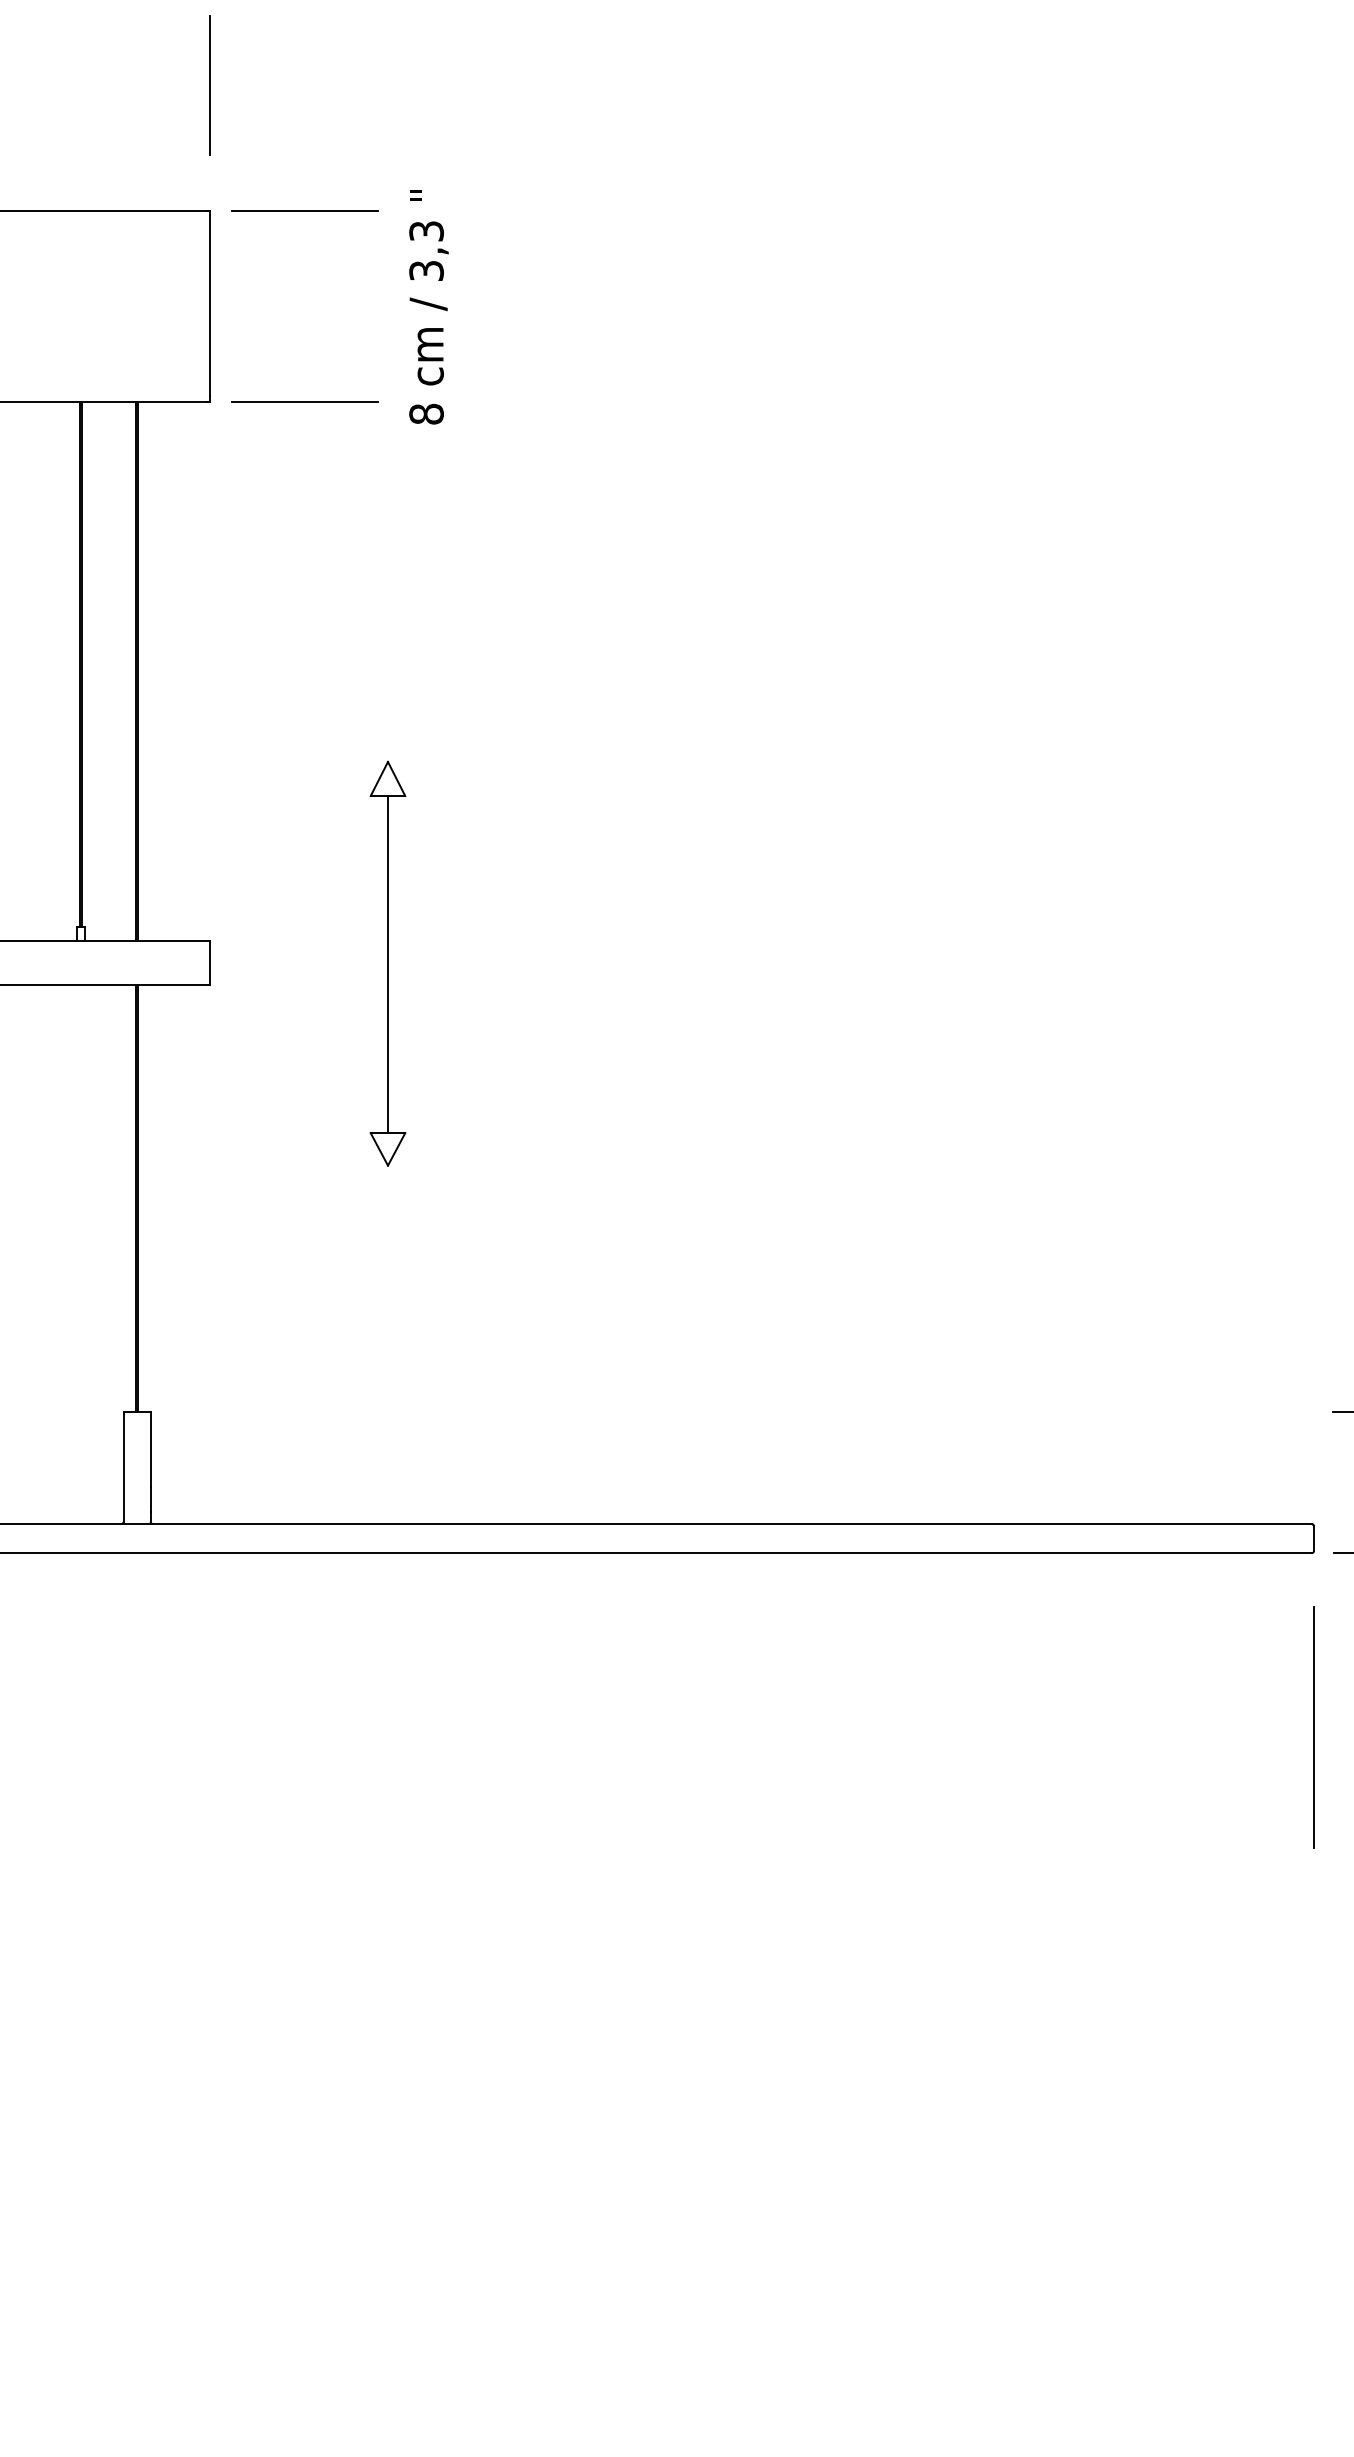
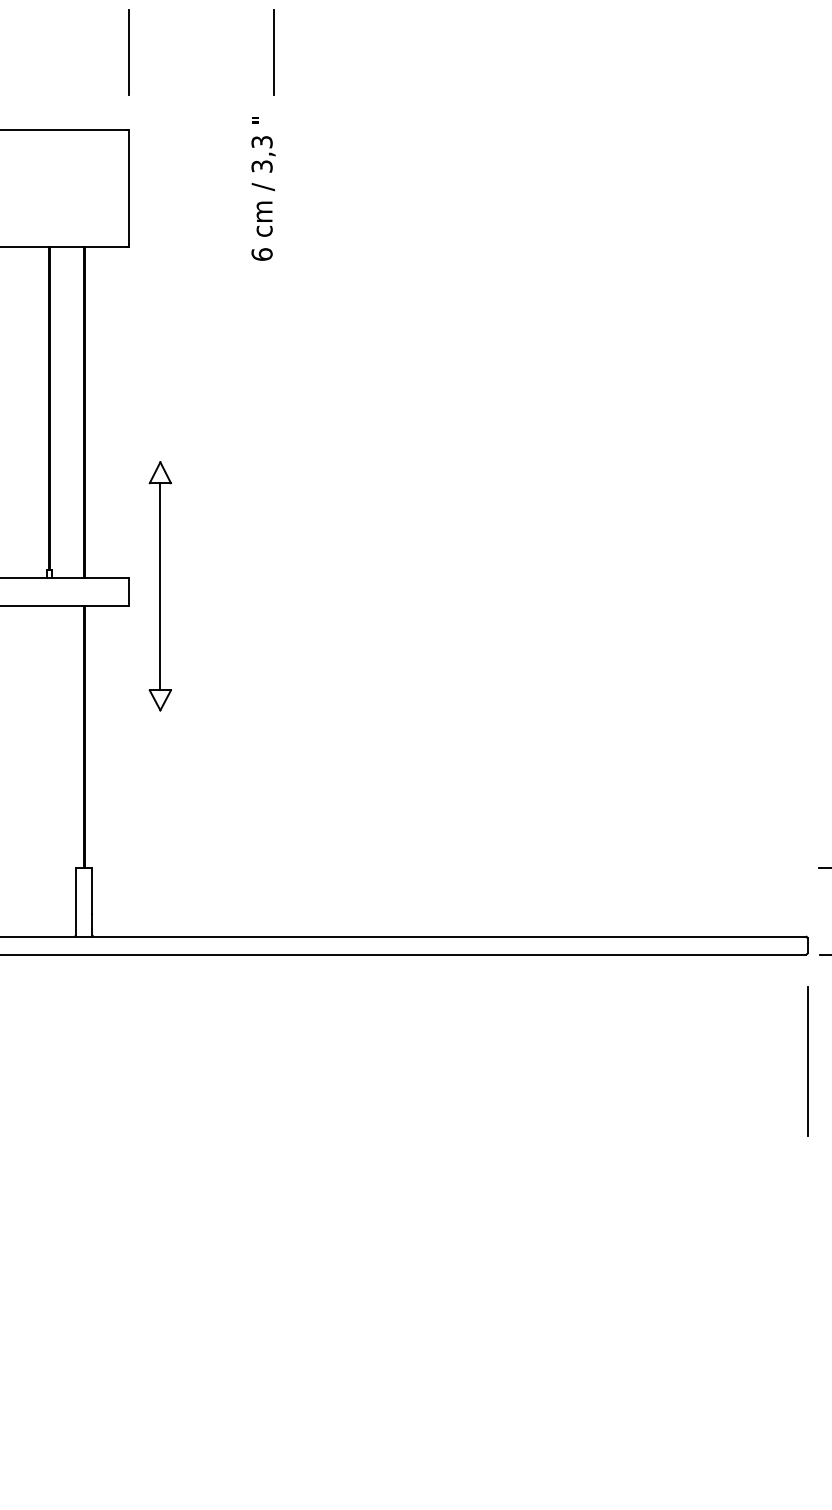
line: (445, 85) -> (273, 52), added
line: (305, 210) -> (187, 129), removed
line: (305, 402) -> (187, 247), removed
text: (425, 414) -> (261, 254), 8 -> 6
part: (386, 964) -> (159, 586), moved

